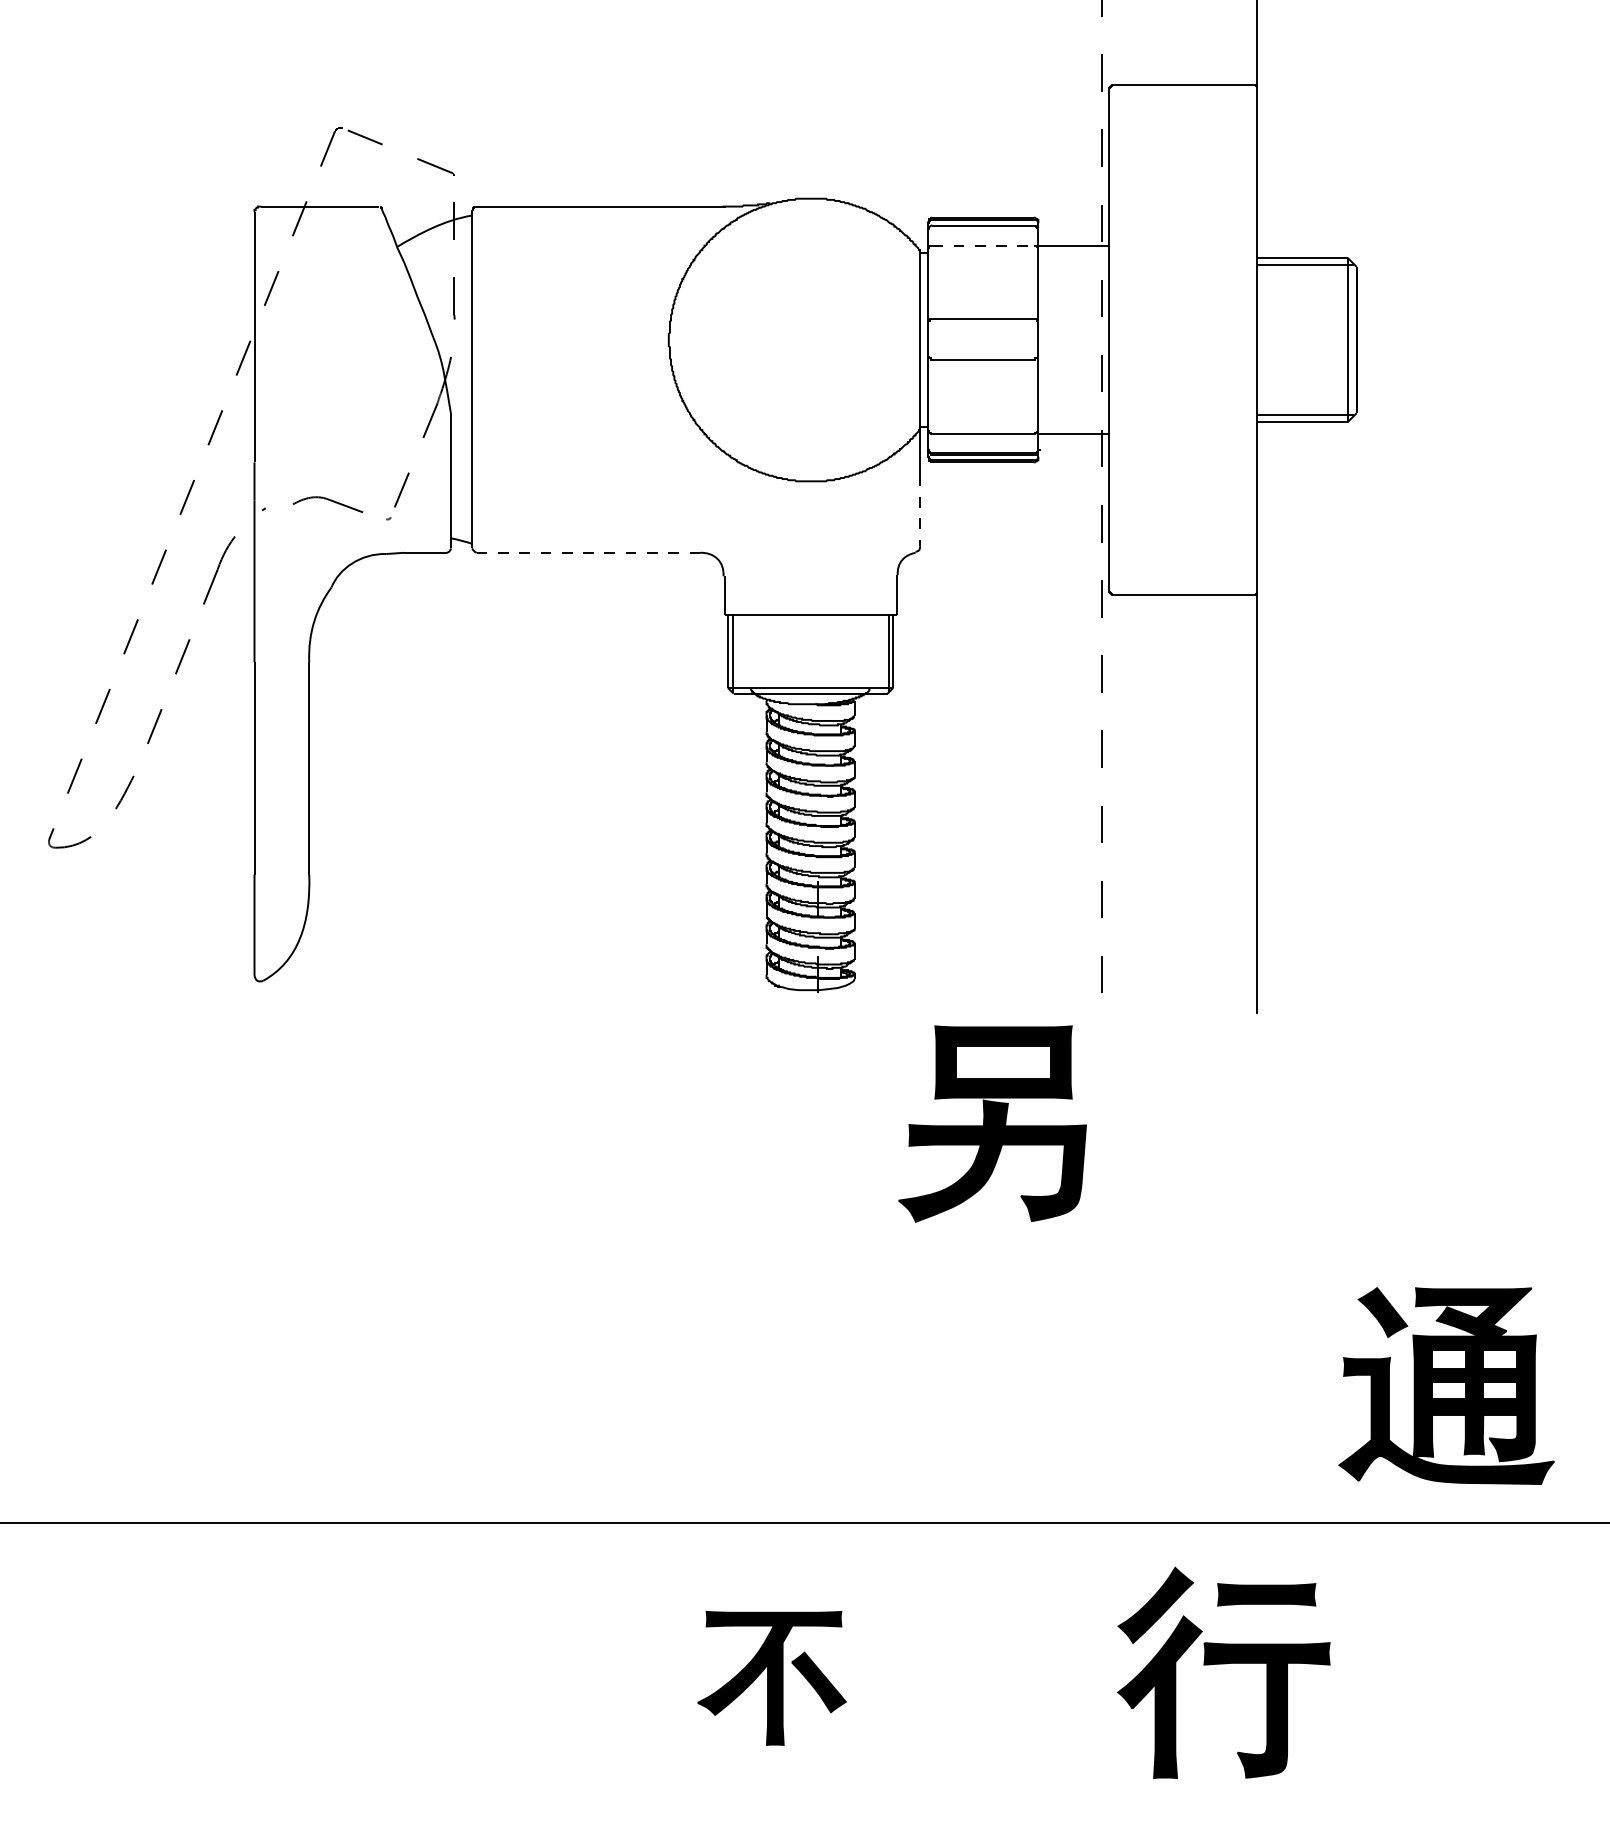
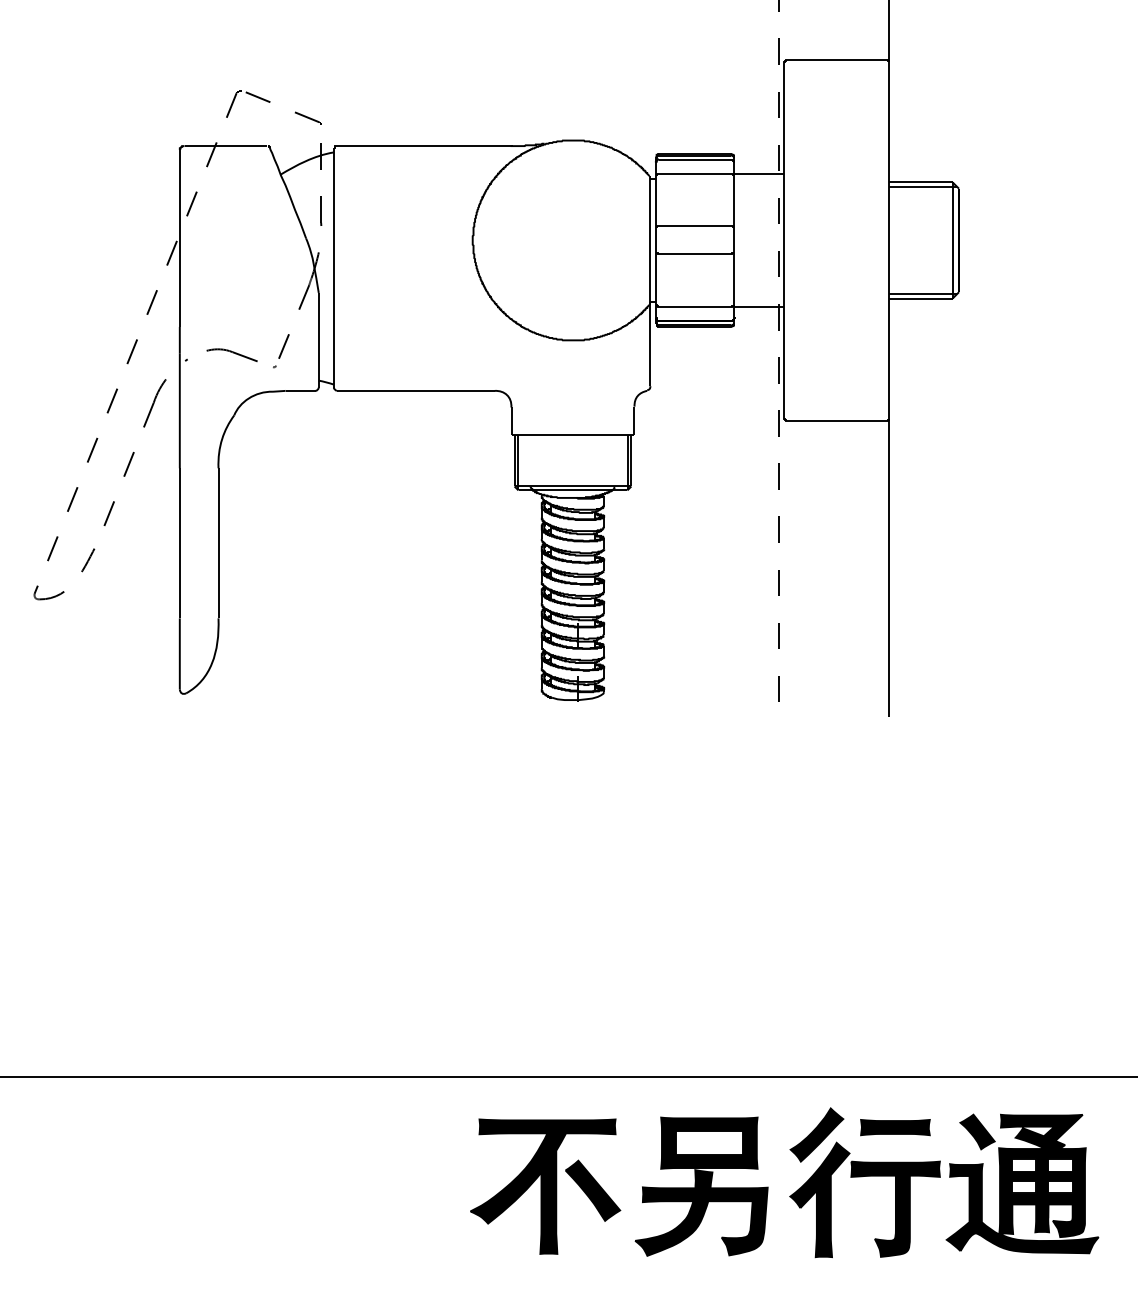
line: (982, 245) -> (694, 173), dashed -> solid
part: (327, 501) -> (231, 354), size x1.67
line: (920, 511) -> (650, 361), dashed -> solid
line: (587, 552) -> (415, 390), dashed -> solid
part: (992, 1123) -> (701, 1186), moved
part: (1446, 1385) -> (1022, 1183), moved
part: (771, 1678) -> (545, 1186), size x1.43

